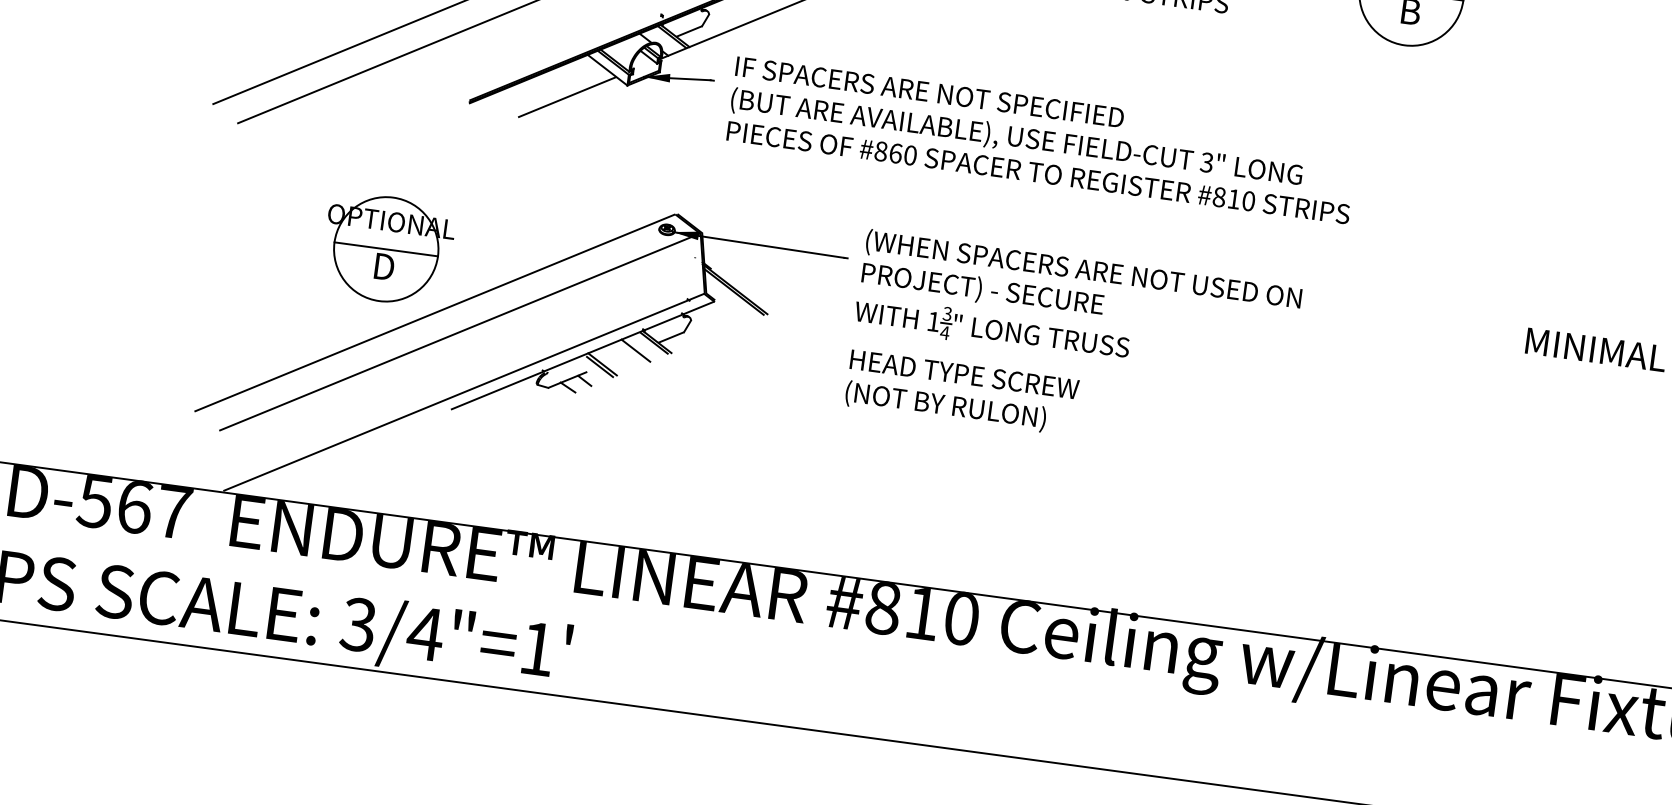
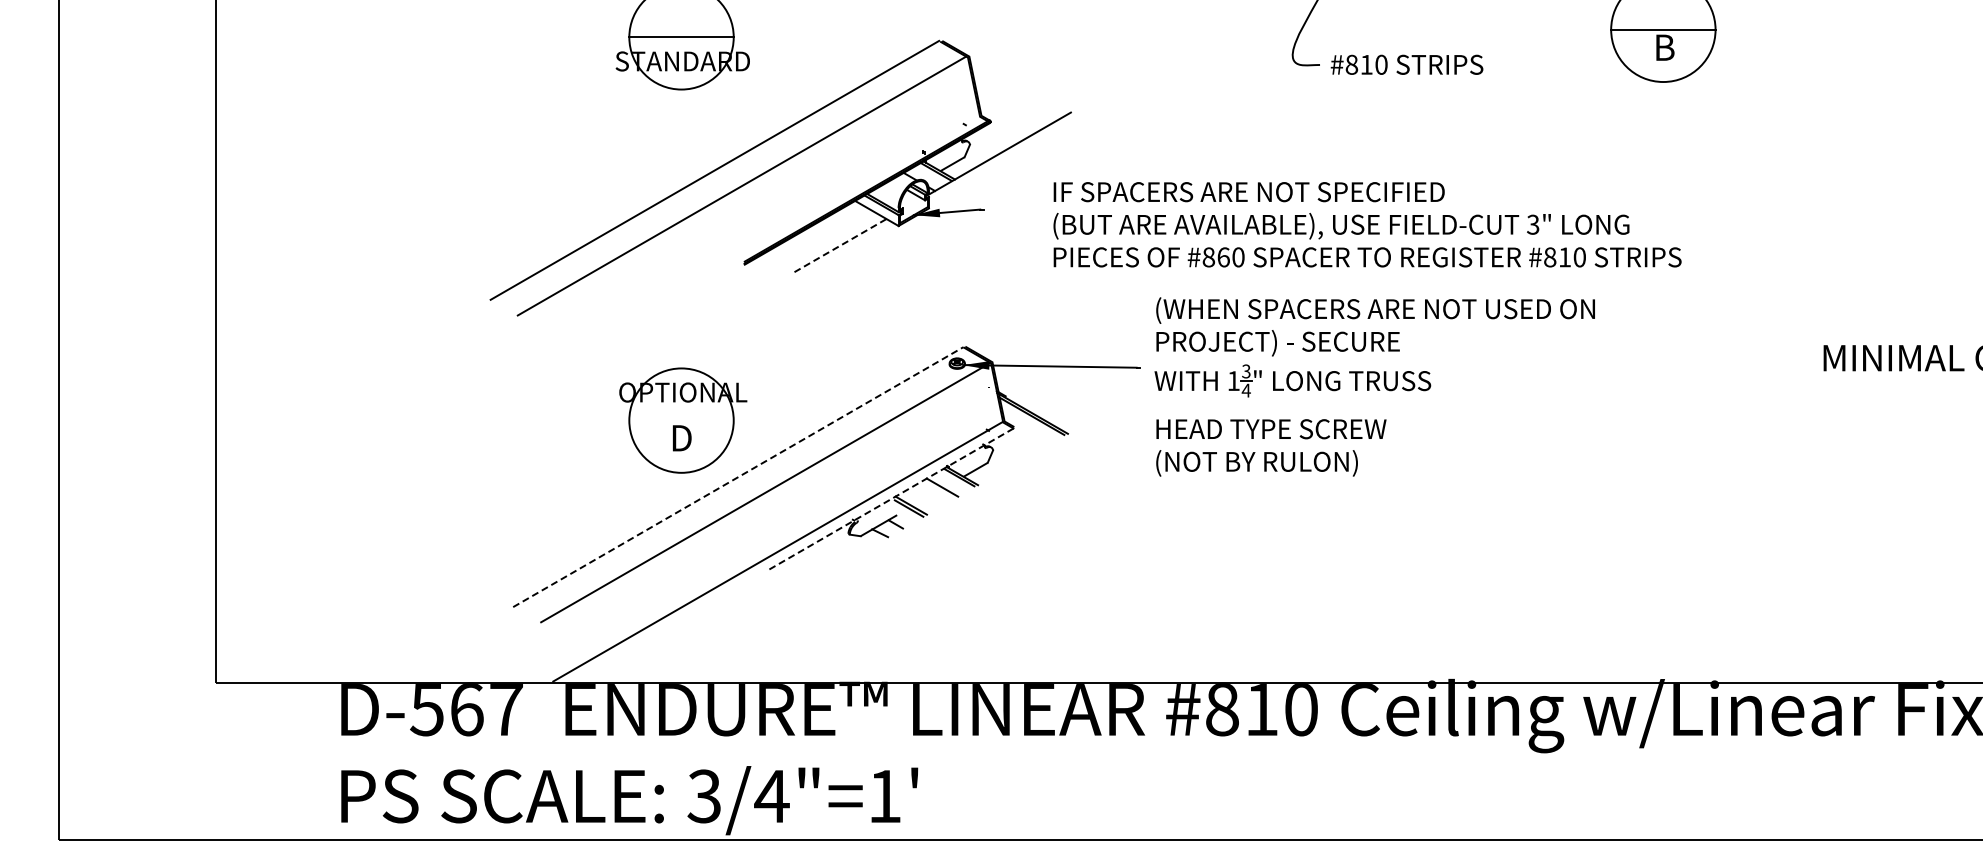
line: (567, 97) -> (840, 245), solid -> dashed
text: (1042, 140) -> (1367, 224), moved
line: (386, 249) -> (681, 420), removed
line: (435, 313) -> (738, 477), solid -> dashed
part: (1072, 346) -> (1374, 386), moved
line: (581, 355) -> (889, 499), solid -> dashed

